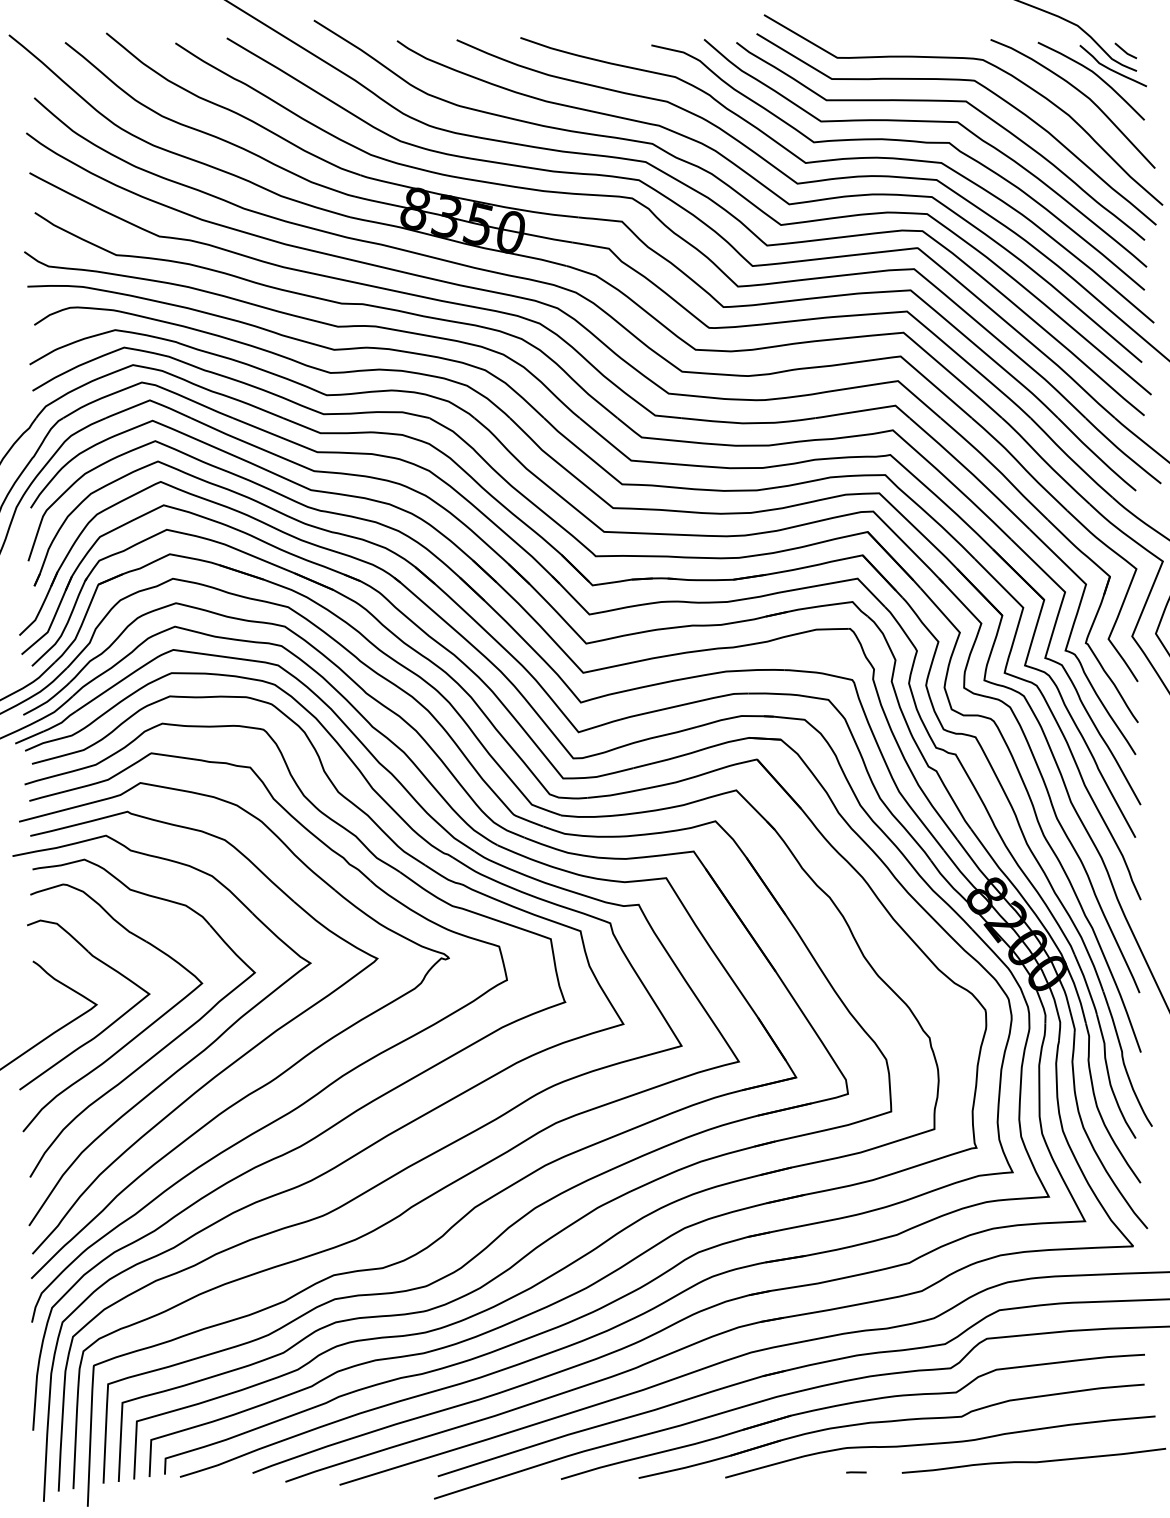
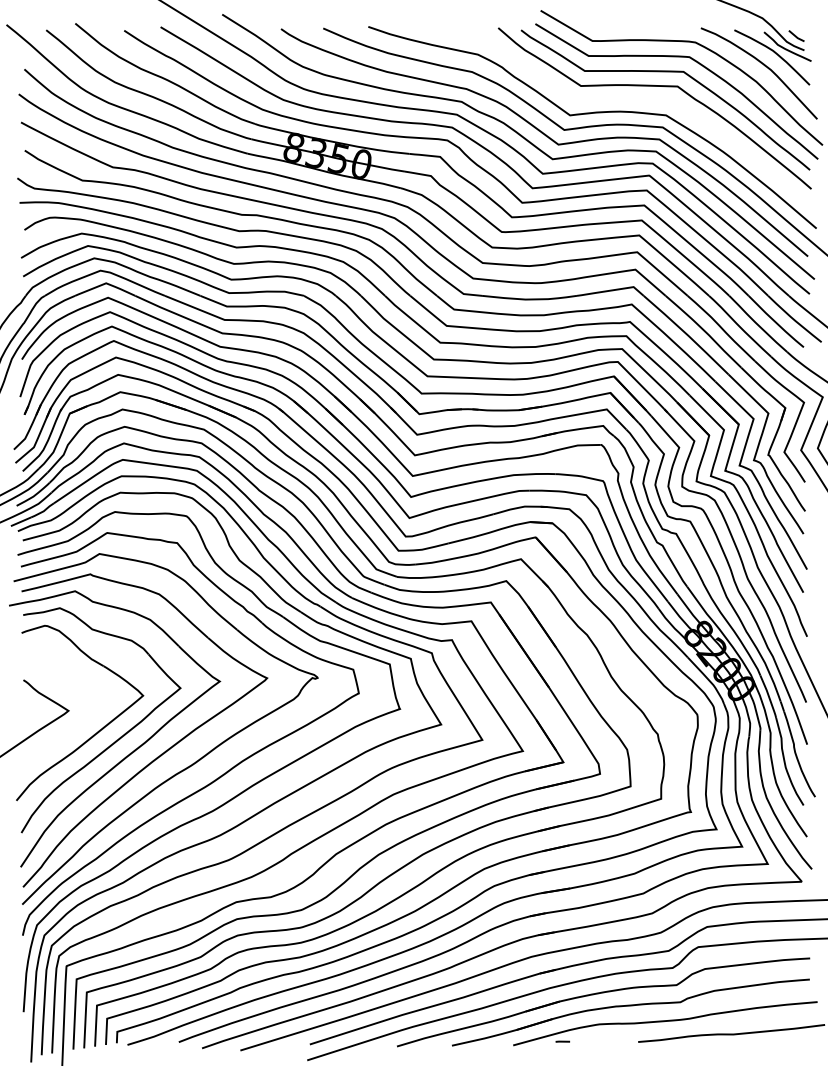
curve: (898, 141) -> (635, 100), removed
part: (104, 1028) -> (74, 727), removed
line: (856, 1472) -> (562, 1041), moved

